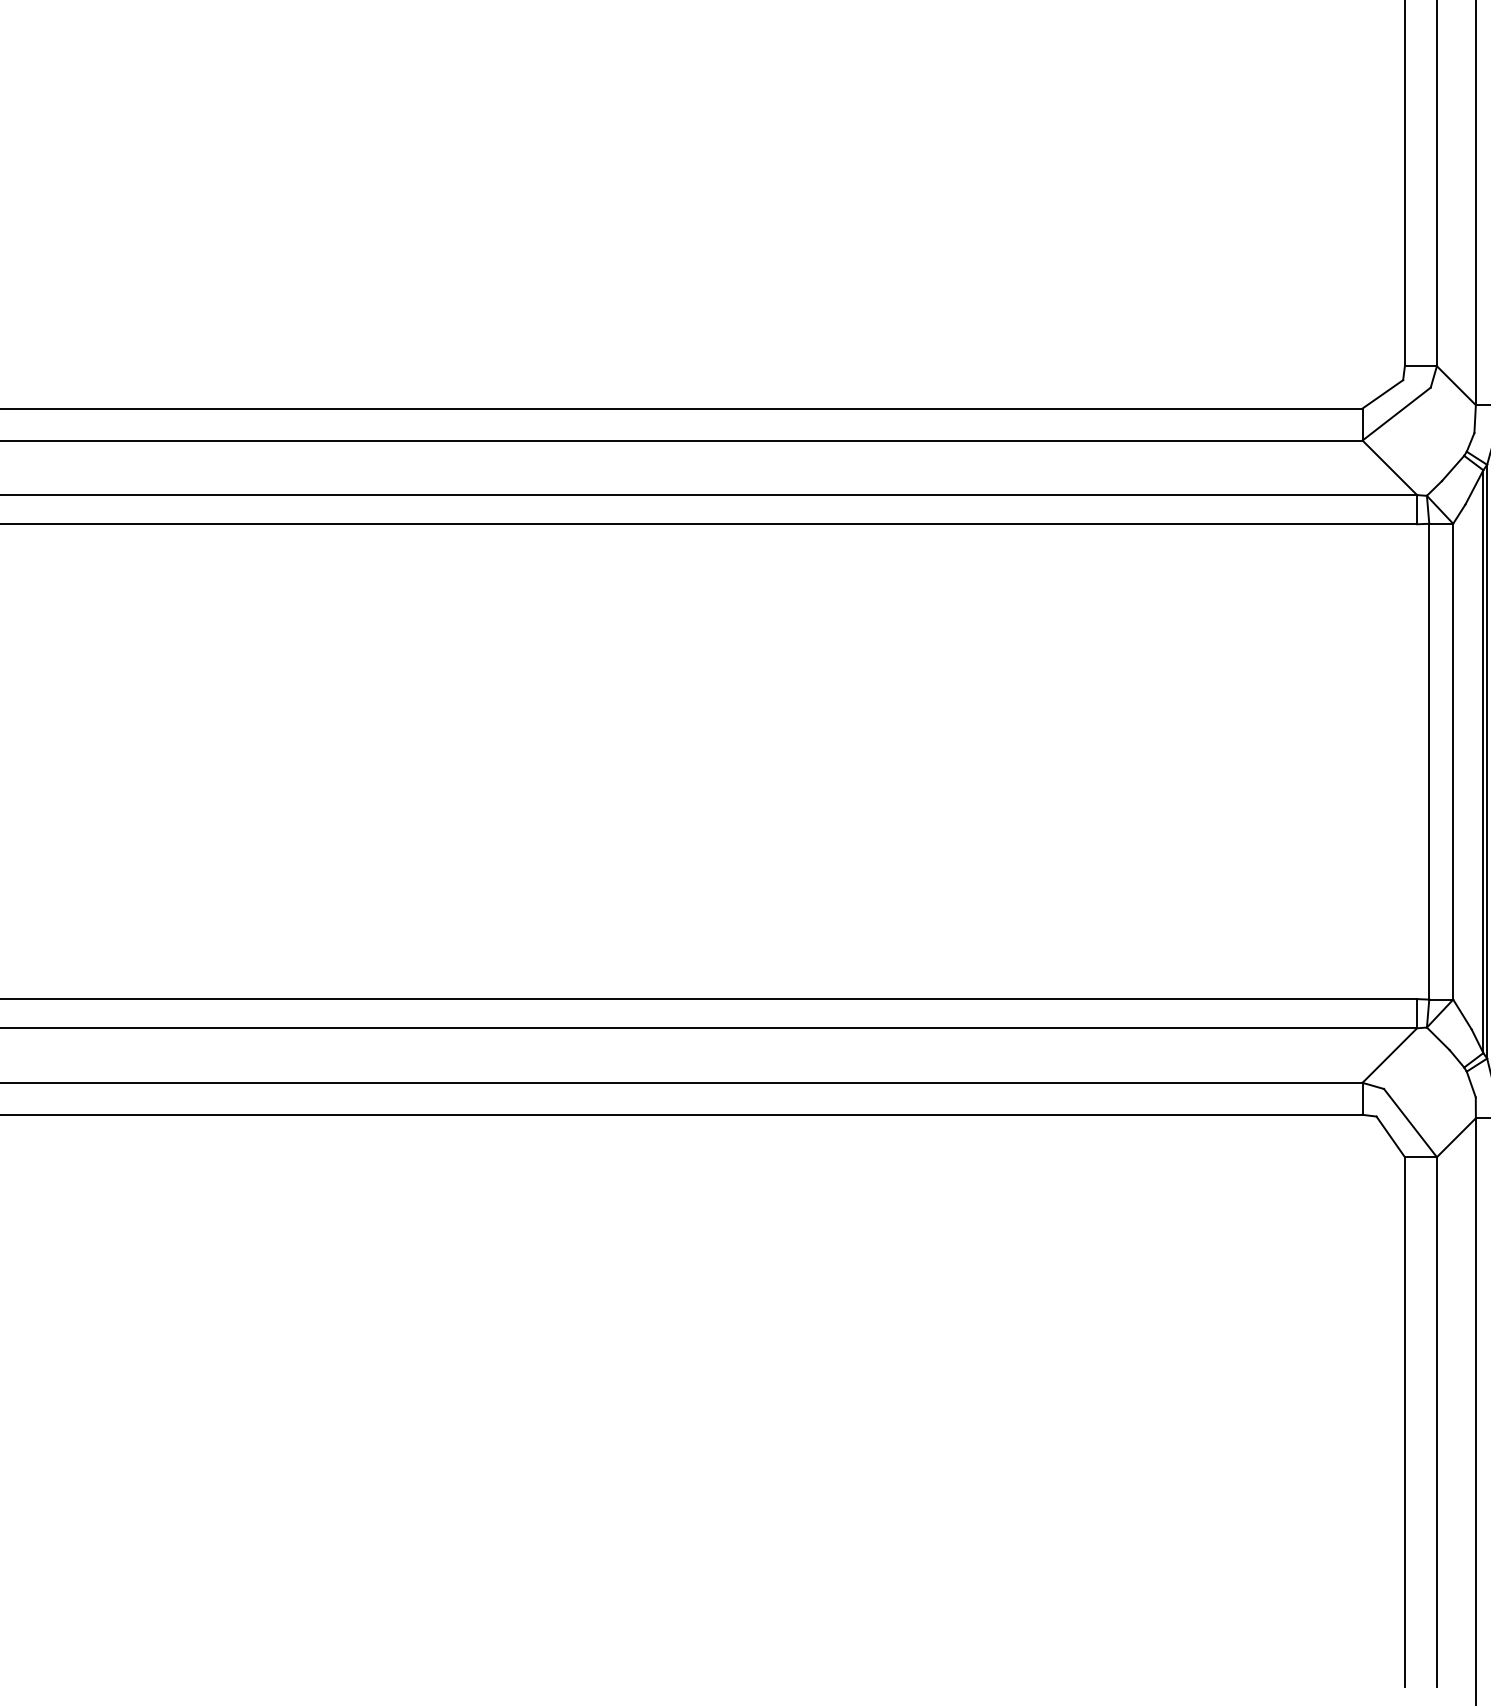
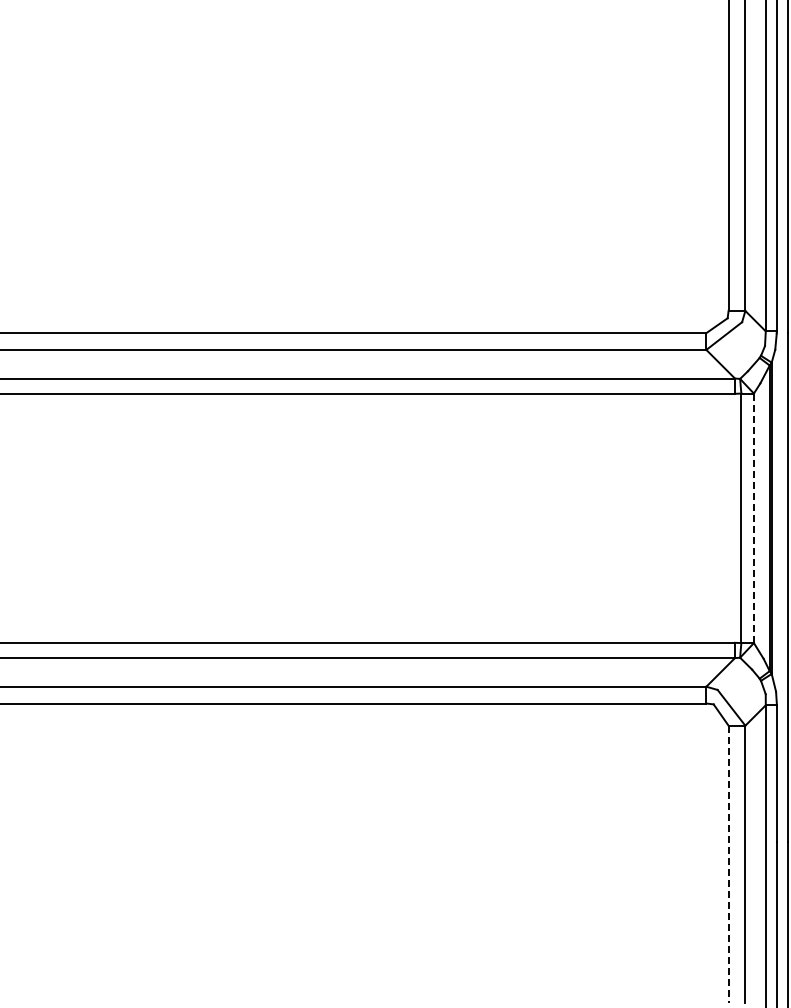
line: (1452, 762) -> (753, 518), solid -> dashed
line: (1404, 1421) -> (728, 864), solid -> dashed

